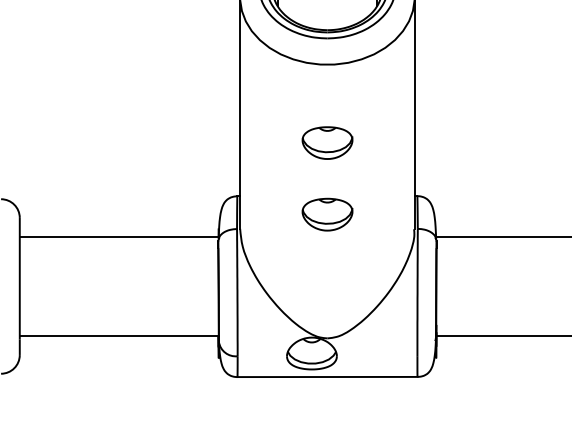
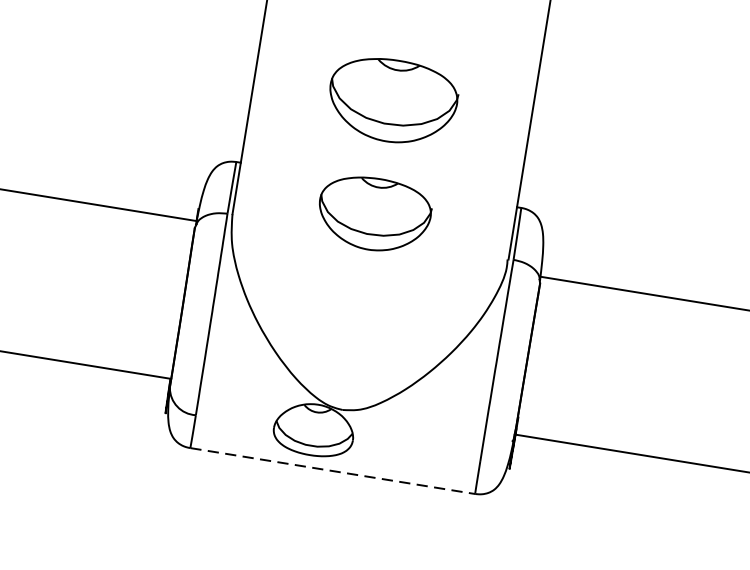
part: (327, 142) -> (392, 100), size x1.6
part: (327, 214) -> (374, 213), size x1.4
line: (327, 377) -> (332, 471), solid -> dashed

